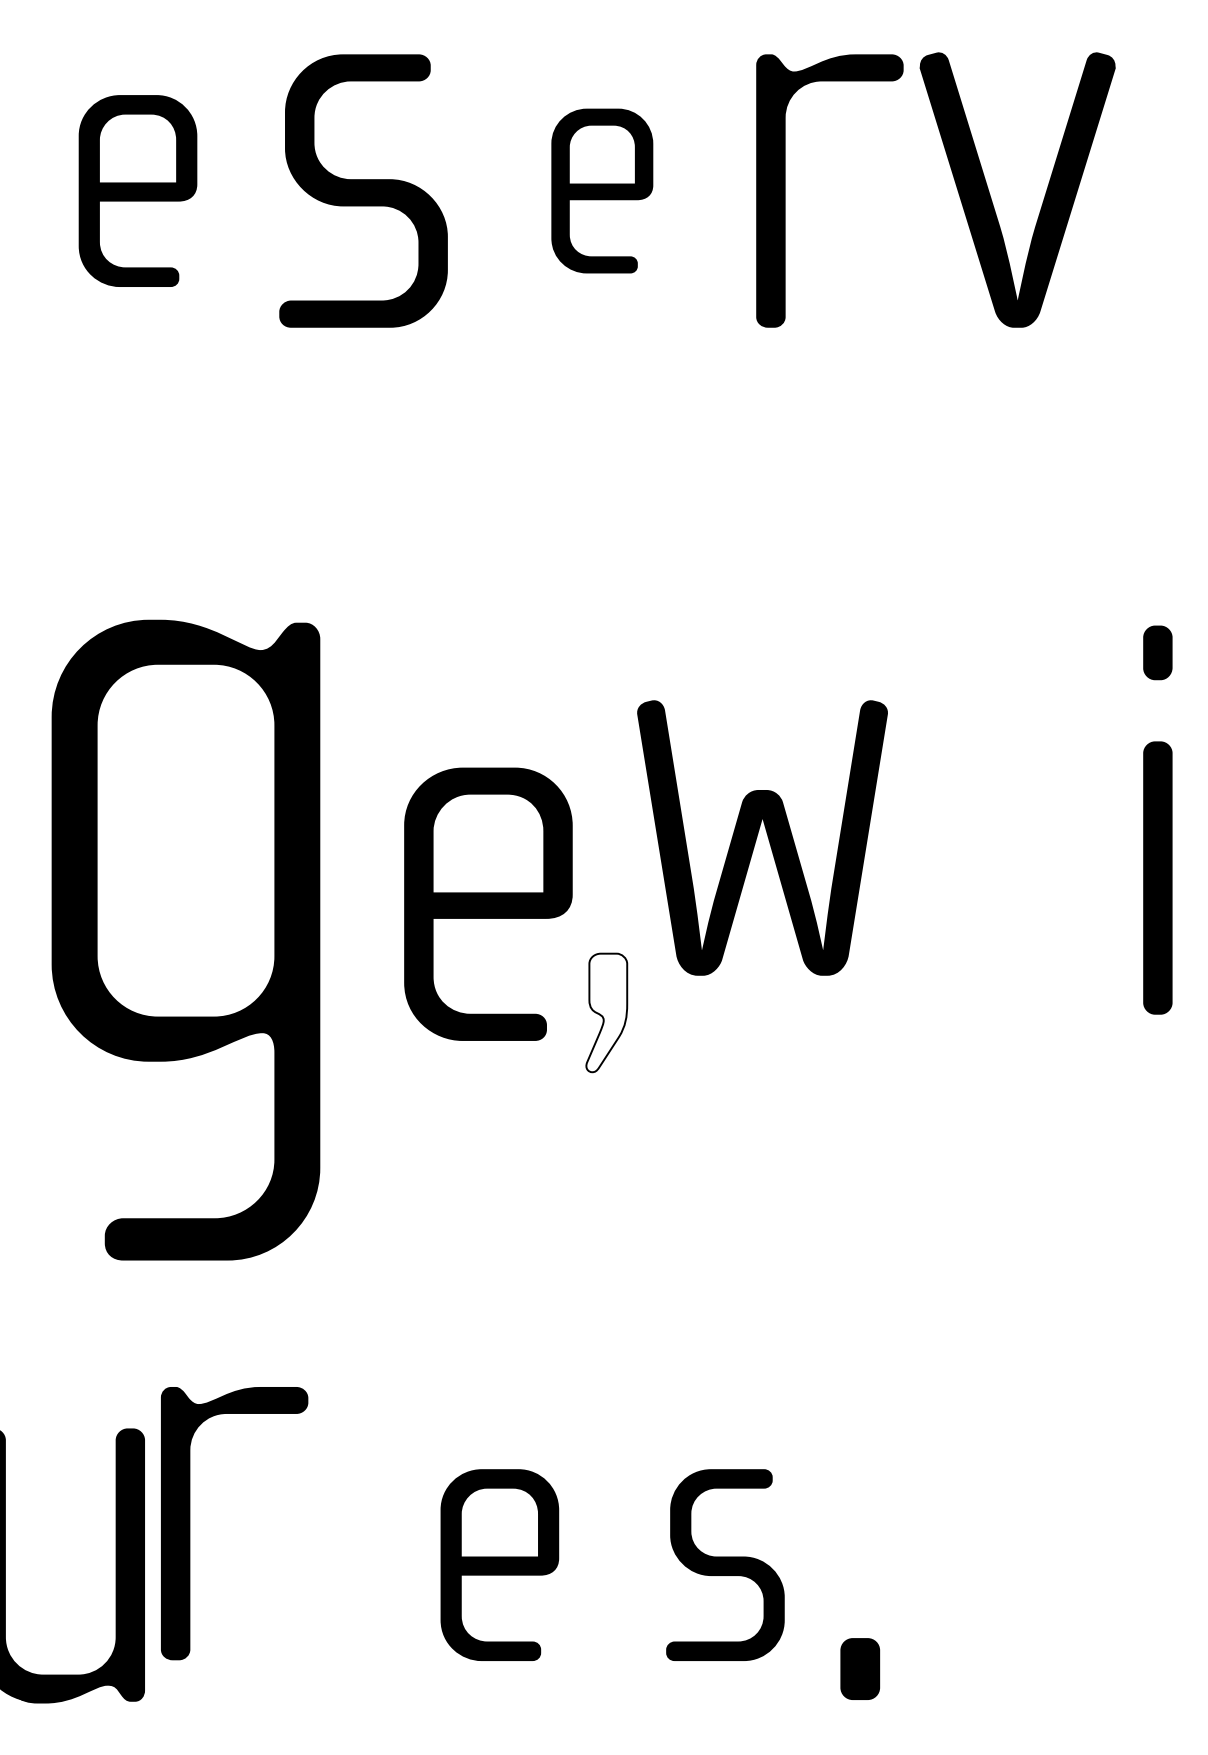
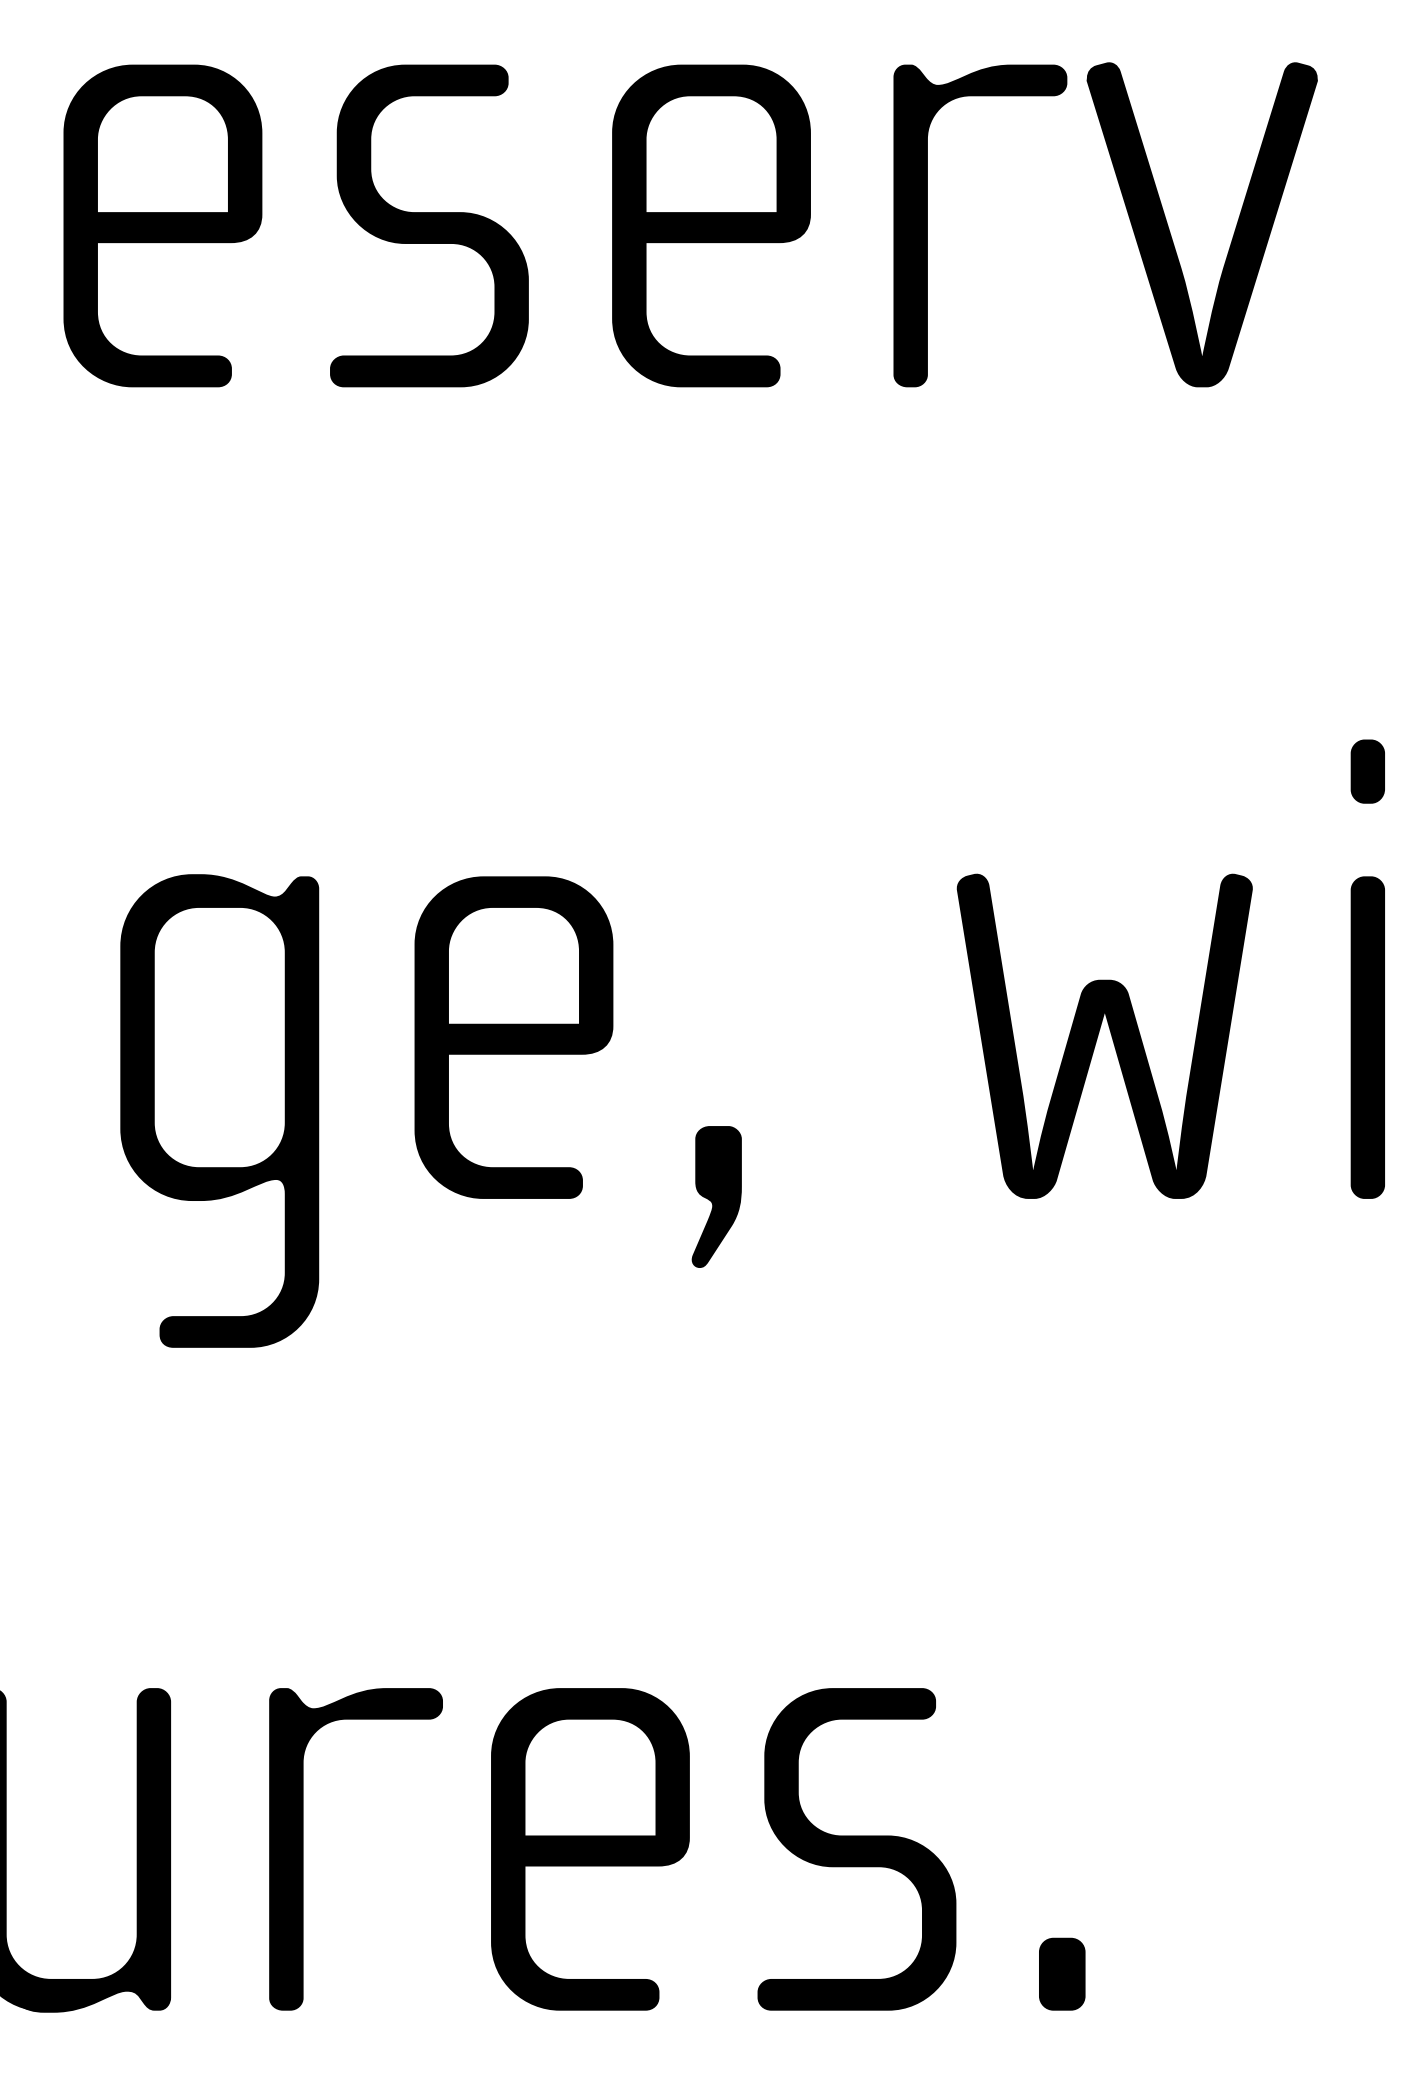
part: (137, 190) -> (162, 225), size x1.43
part: (602, 190) -> (711, 225), size x1.67
part: (762, 837) -> (1104, 1035), moved
part: (488, 904) -> (513, 1037), moved
part: (185, 939) -> (219, 1110), size x0.62
fill: (606, 1013) -> (716, 1197), added
part: (190, 1523) -> (303, 1849), moved
part: (499, 1565) -> (590, 1849), size x1.43
part: (725, 1565) -> (856, 1849), size x1.43
part: (860, 1668) -> (1062, 1973), moved

